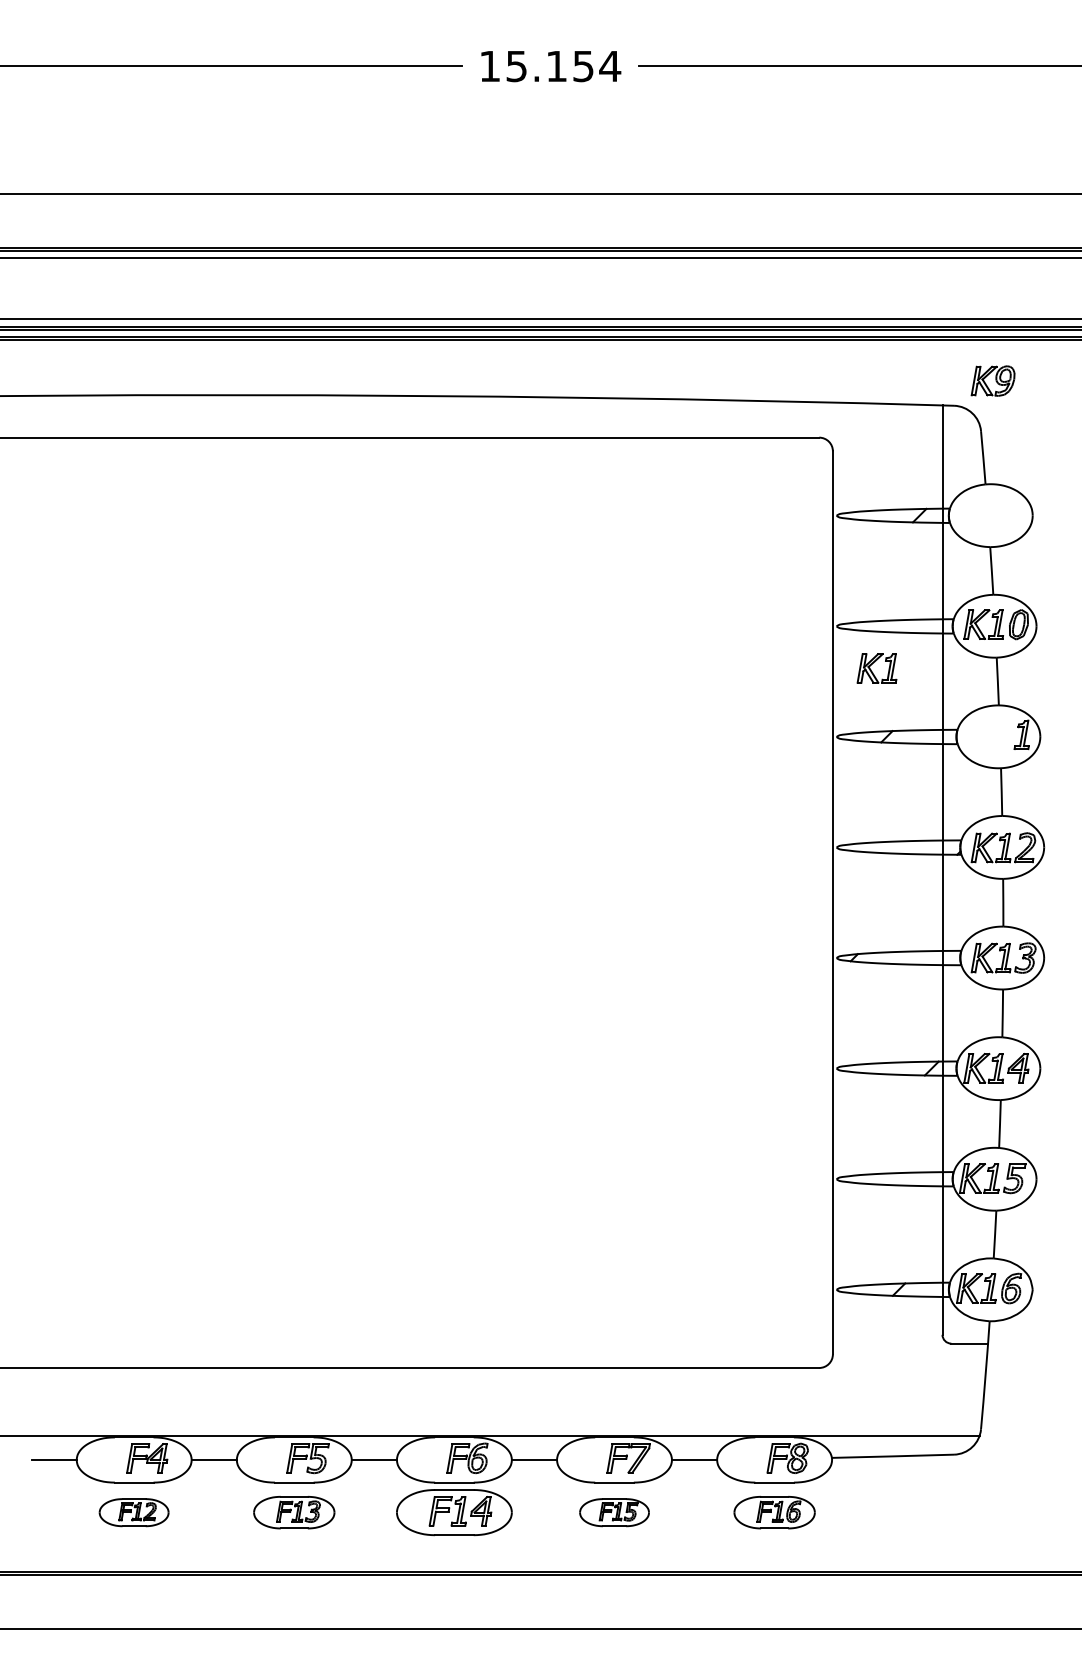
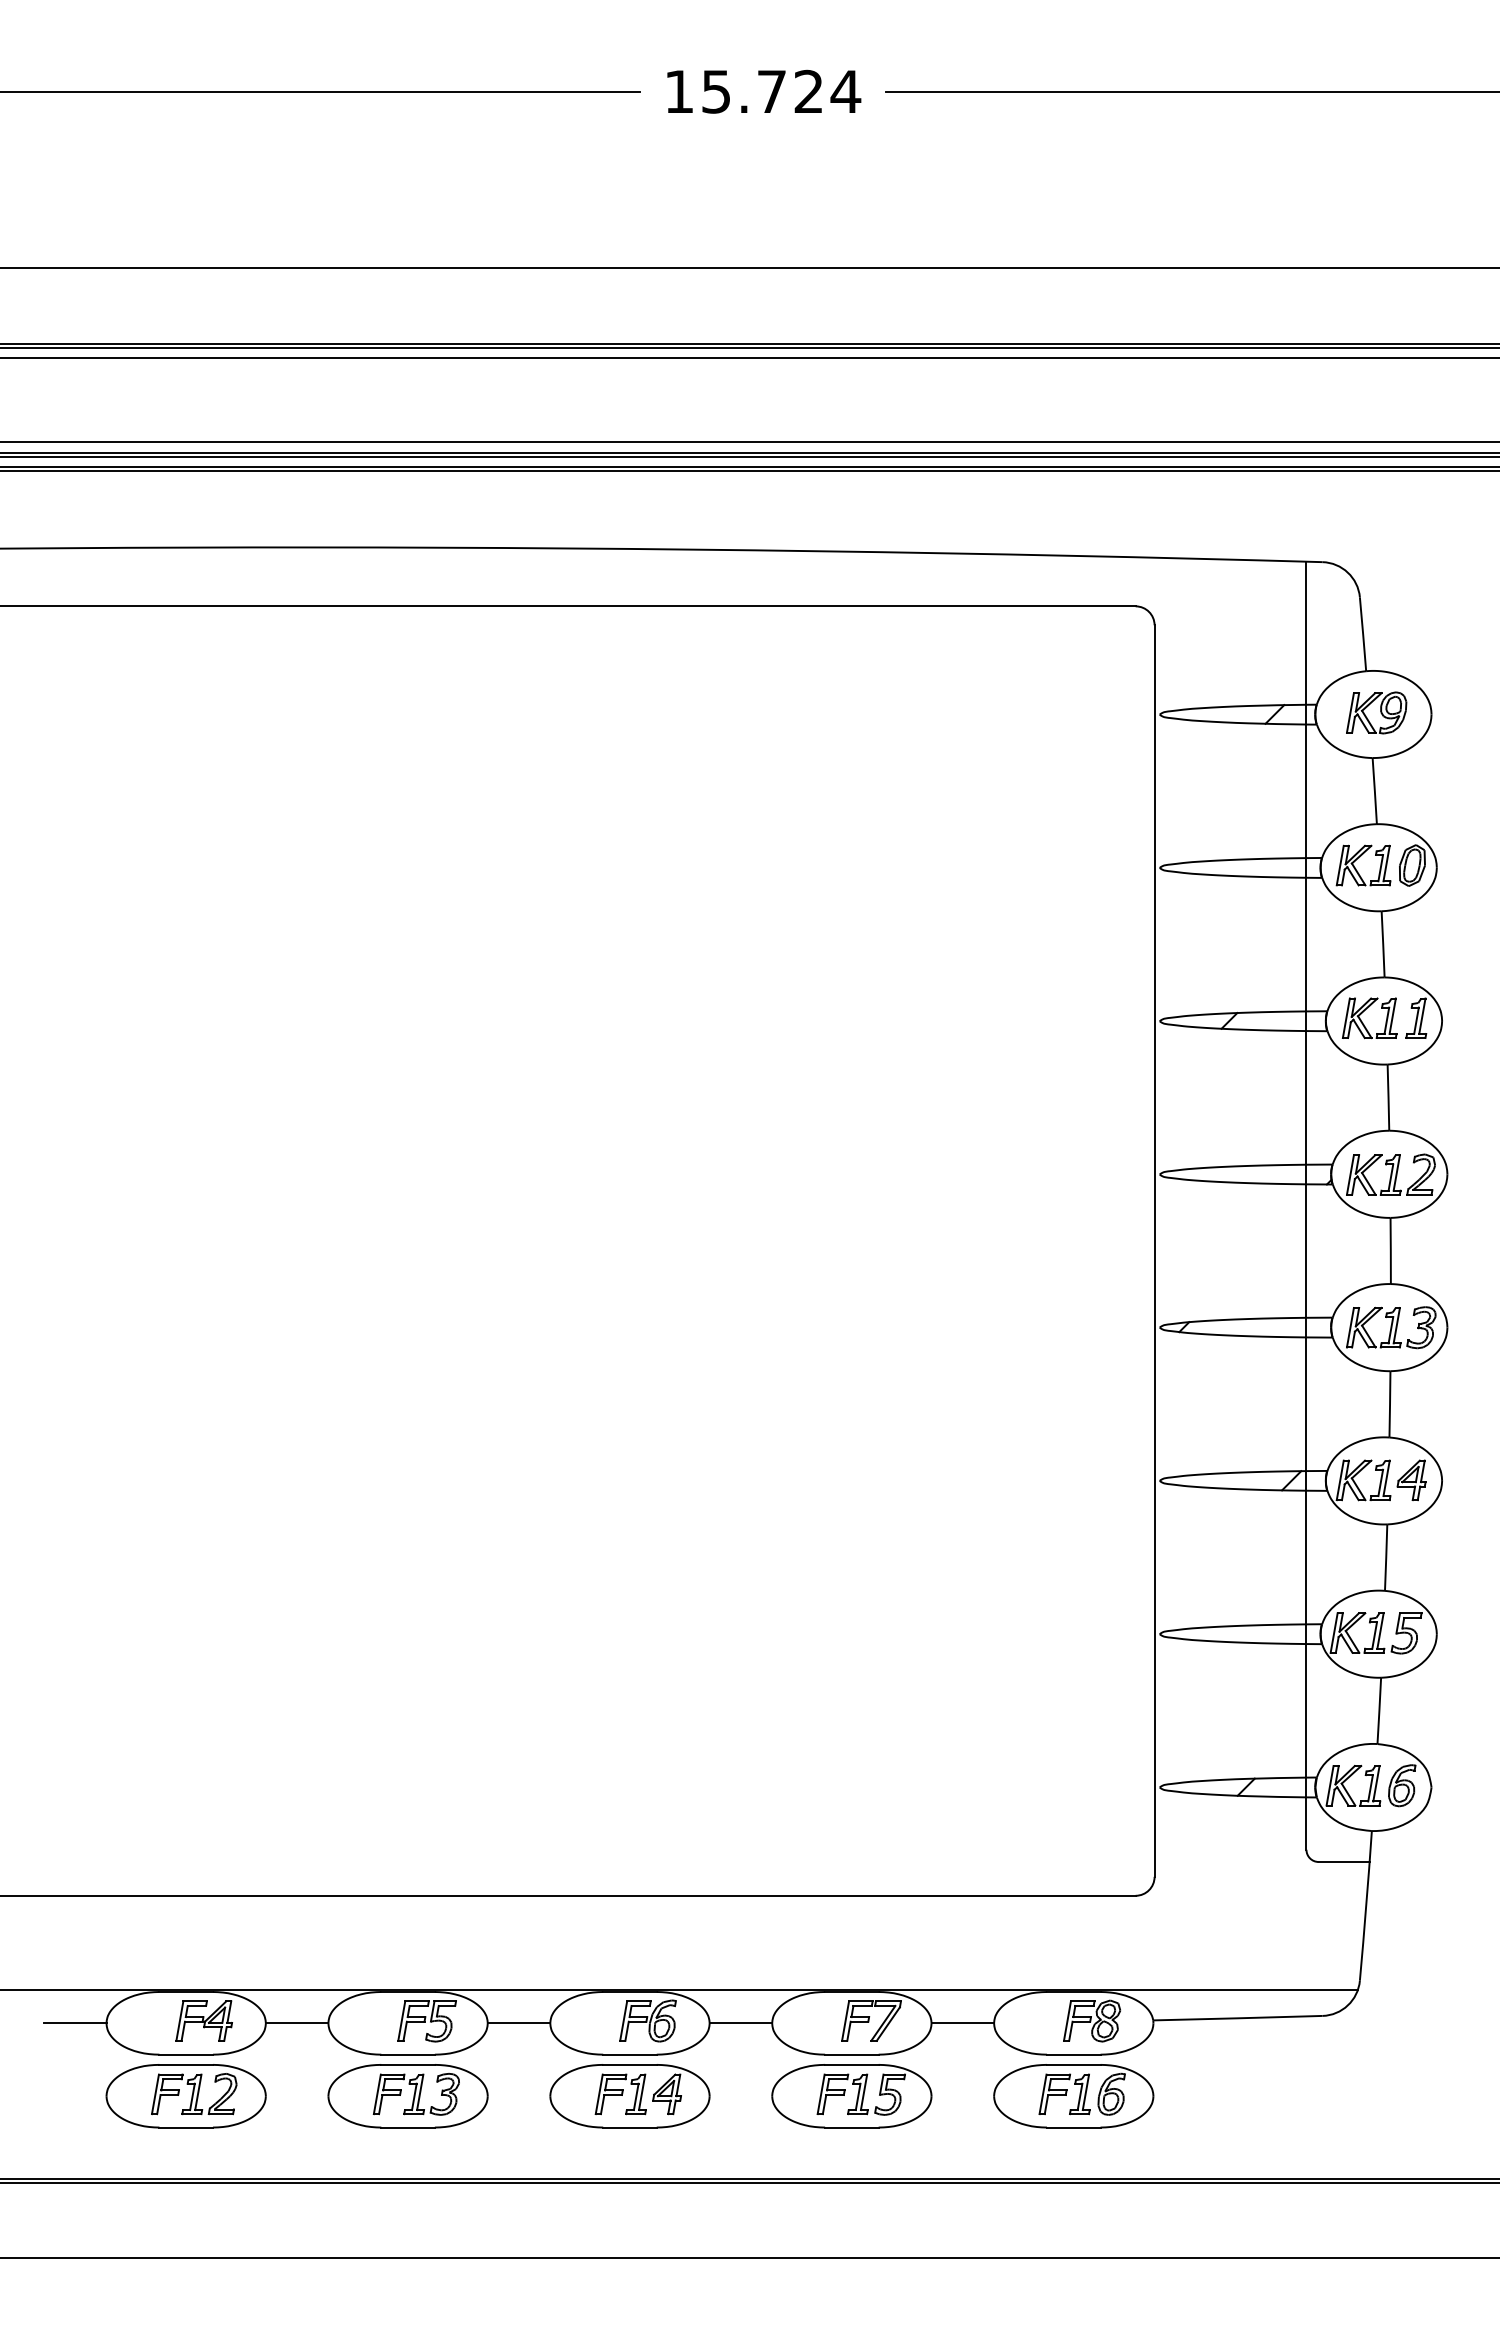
text: (570, 66) -> (790, 91), 15.154 -> 15.724
part: (993, 380) -> (1376, 712), moved
part: (871, 670) -> (1362, 1021), moved
part: (133, 1512) -> (185, 2096), size x1.67
part: (293, 1512) -> (407, 2096), size x1.43
part: (614, 1512) -> (851, 2096), size x1.67
part: (774, 1512) -> (1073, 2096), size x1.43

